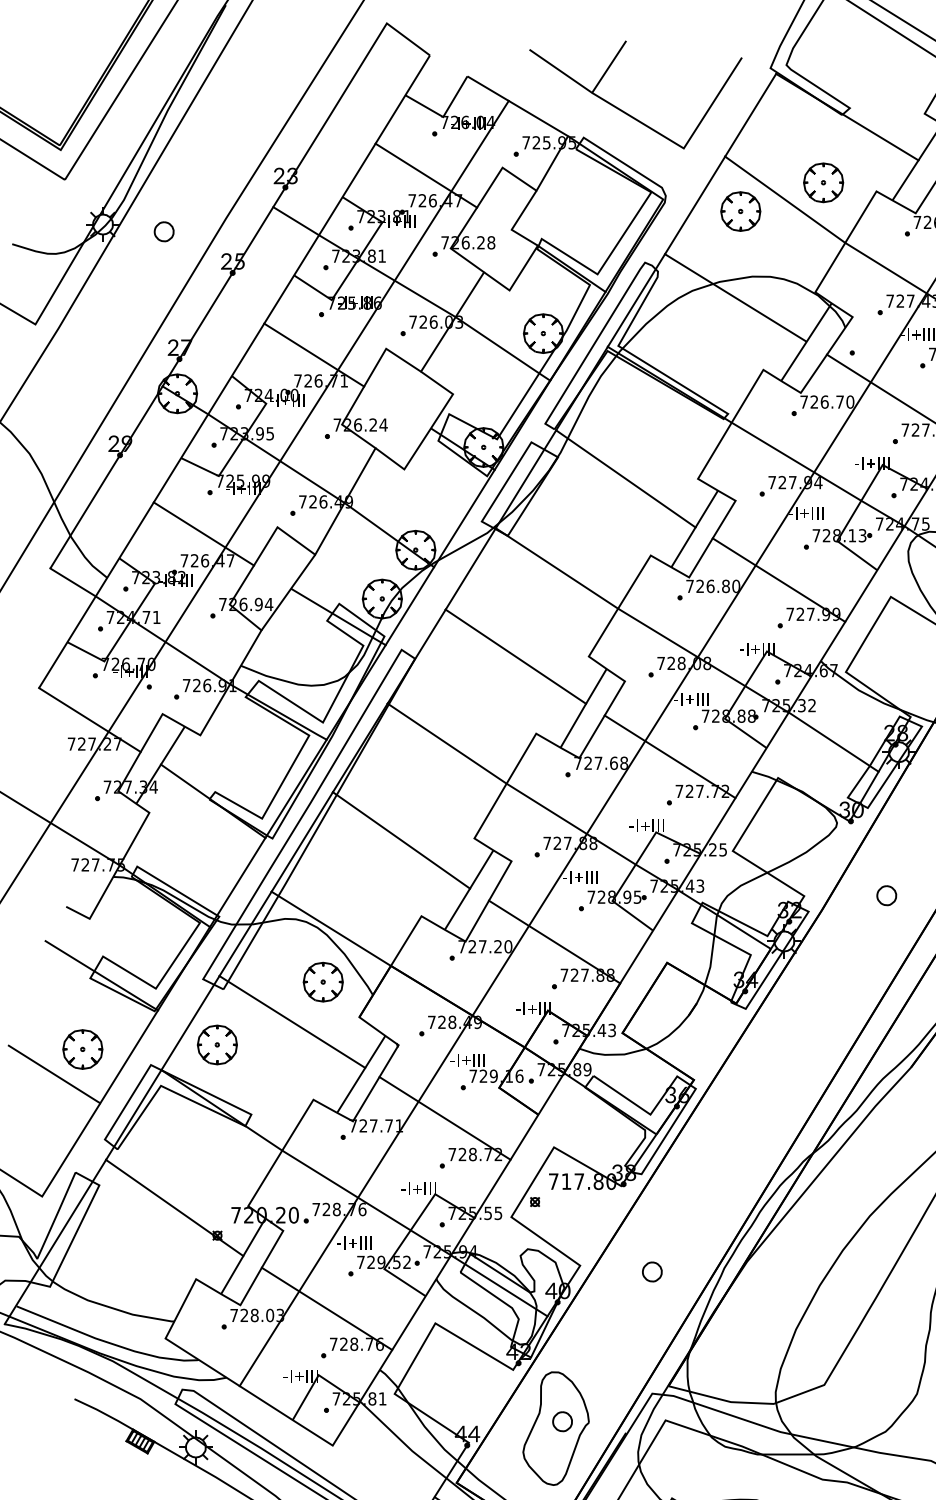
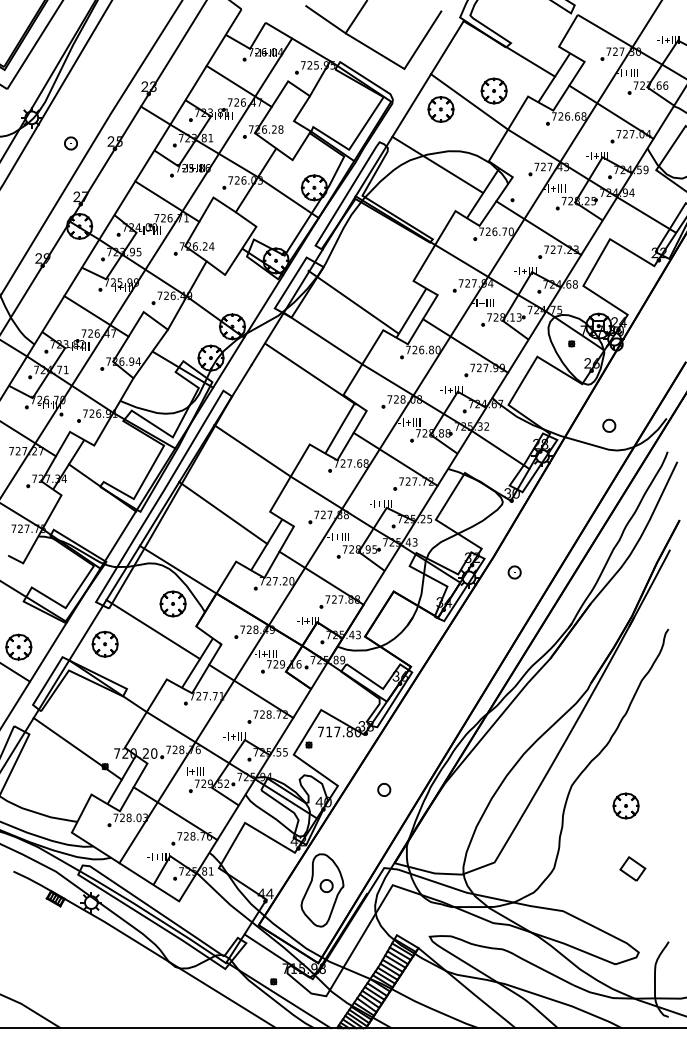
part: (163, 231) -> (70, 143), moved
line: (626, 478) -> (353, 301), moved
line: (515, 655) -> (310, 373), moved
part: (886, 895) -> (514, 572), moved

